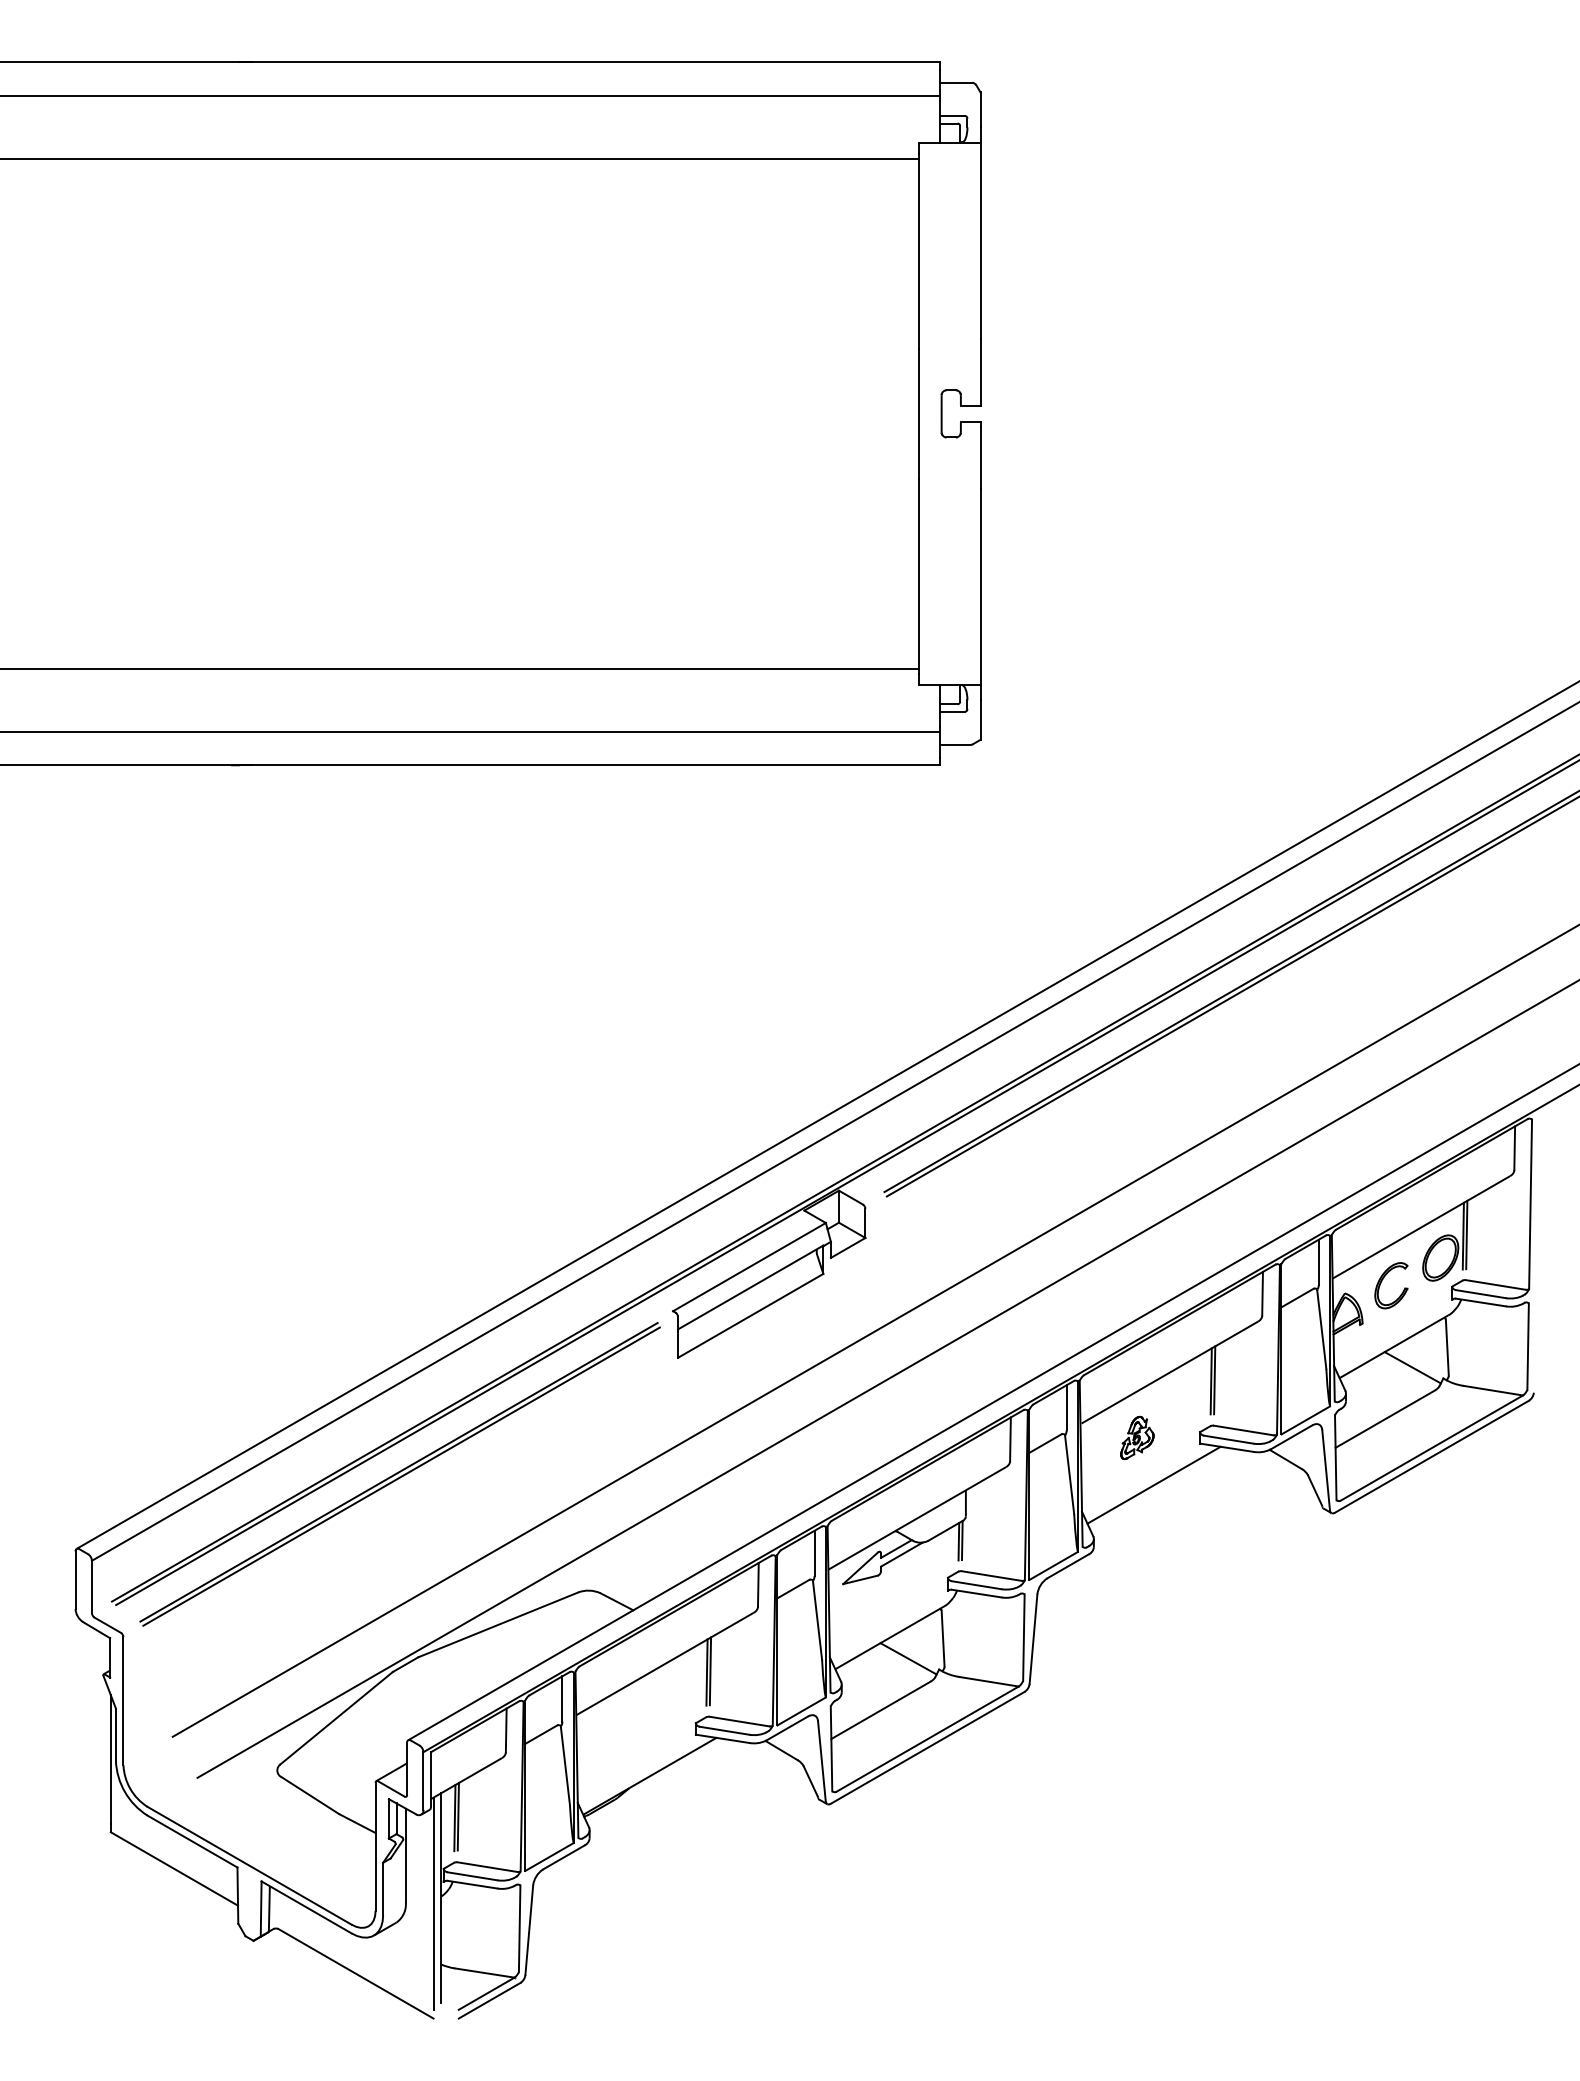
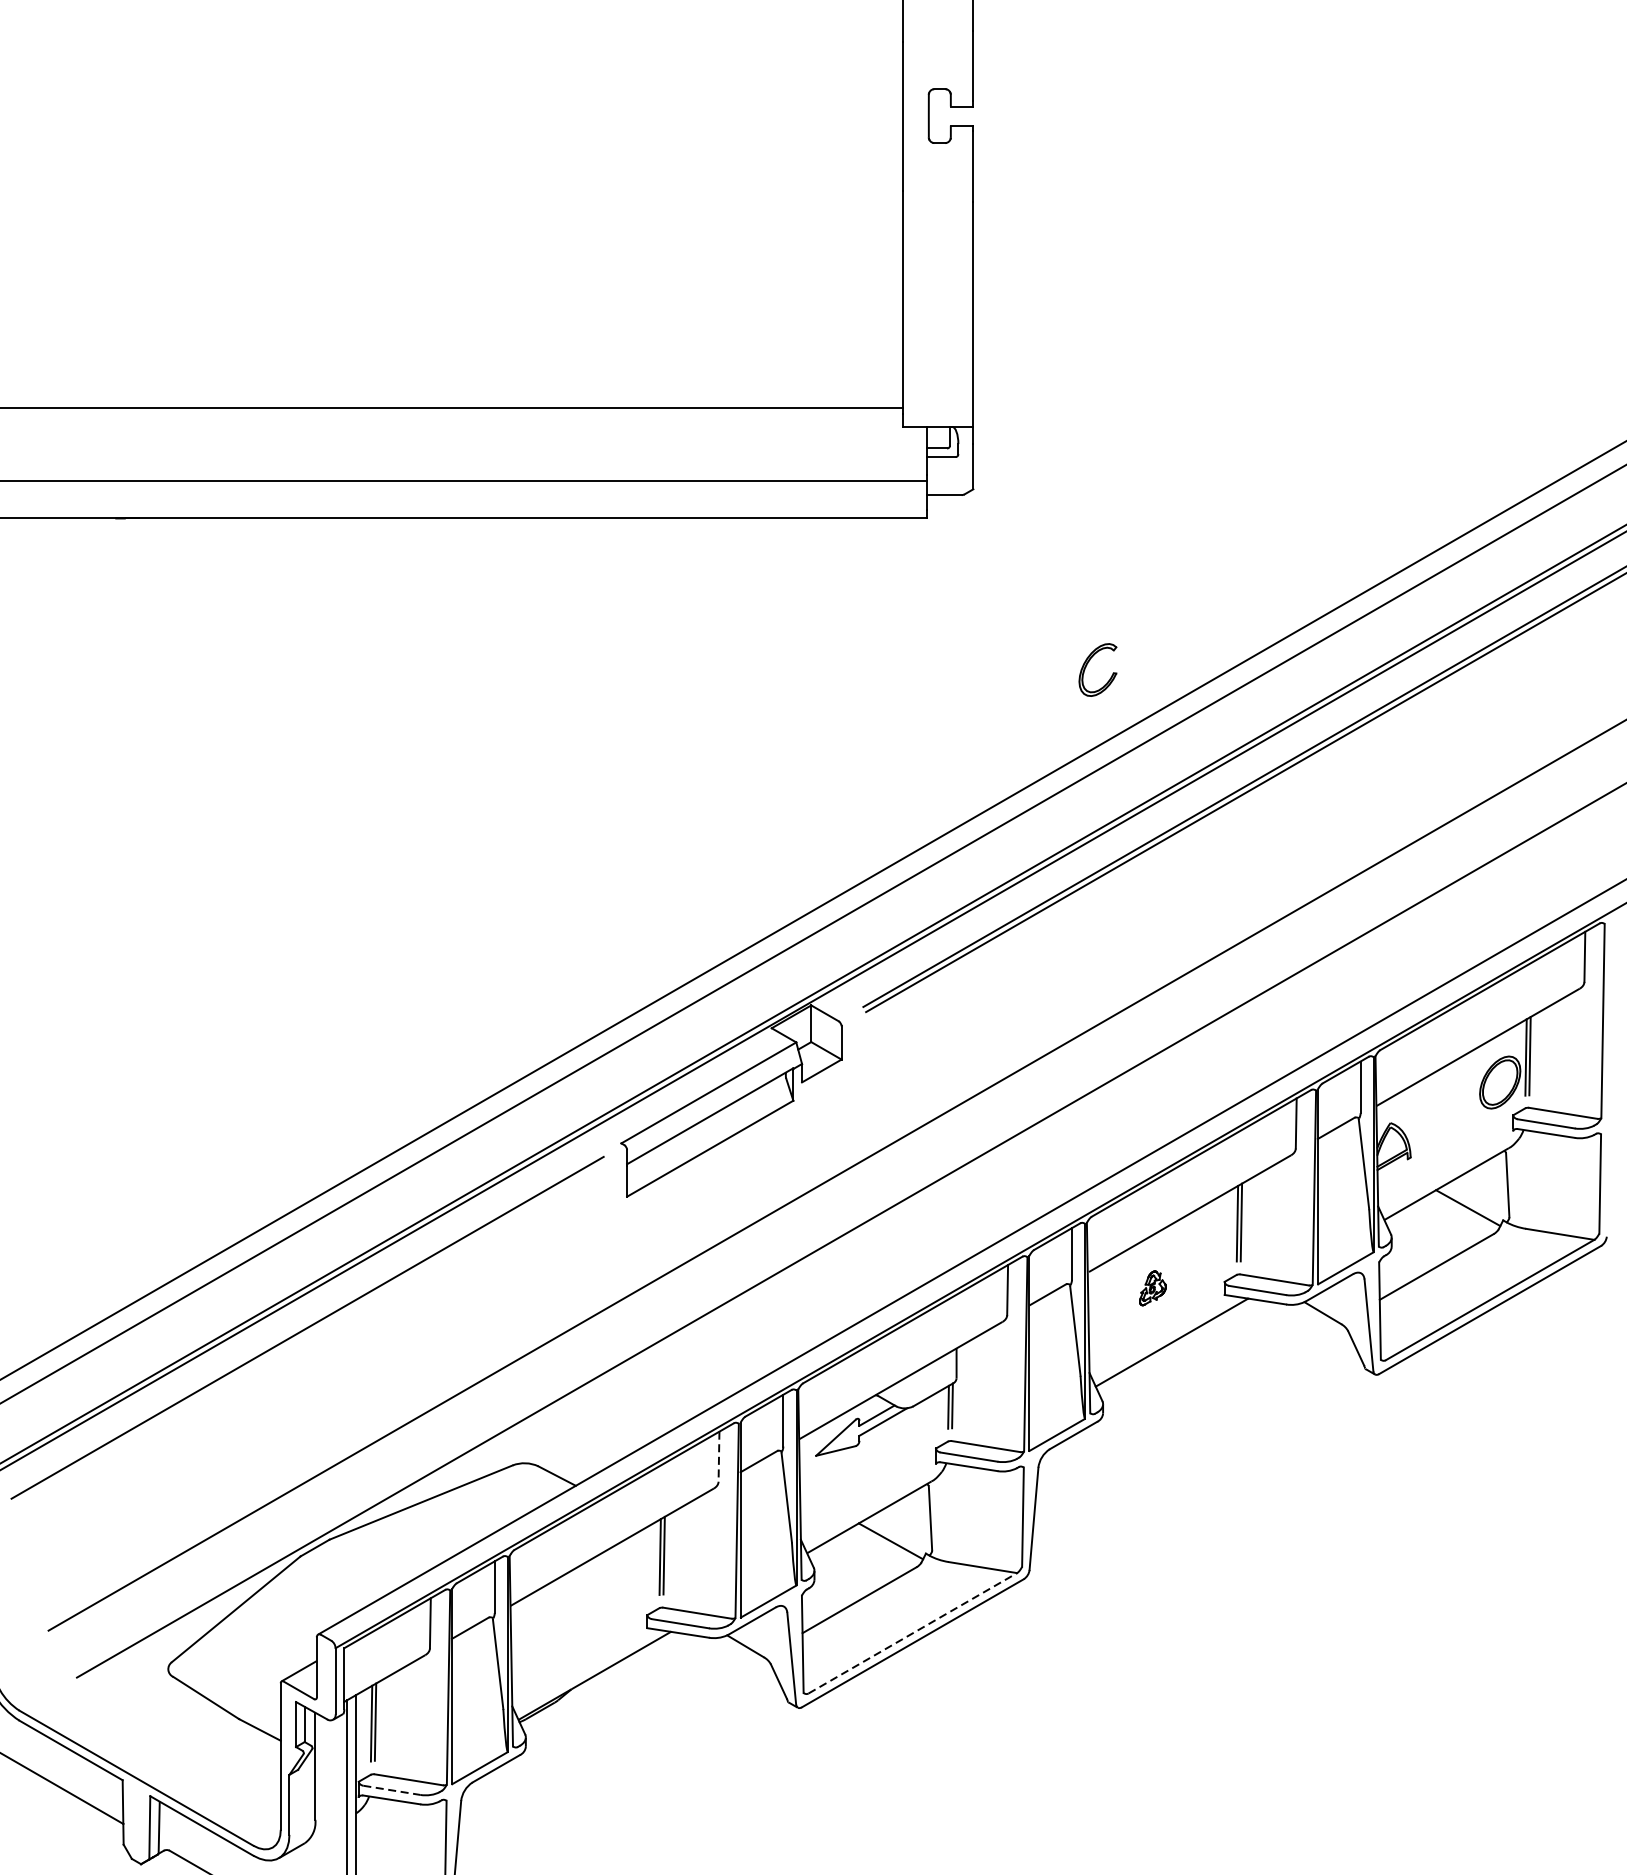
part: (1382, 1281) -> (1087, 665), moved
part: (1137, 1437) -> (1153, 1287), size x0.7
line: (401, 1476) -> (310, 1332), removed
line: (758, 1584) -> (719, 1456), solid -> dashed
line: (928, 1738) -> (913, 1632), solid -> dashed
line: (473, 1876) -> (392, 1790), solid -> dashed

